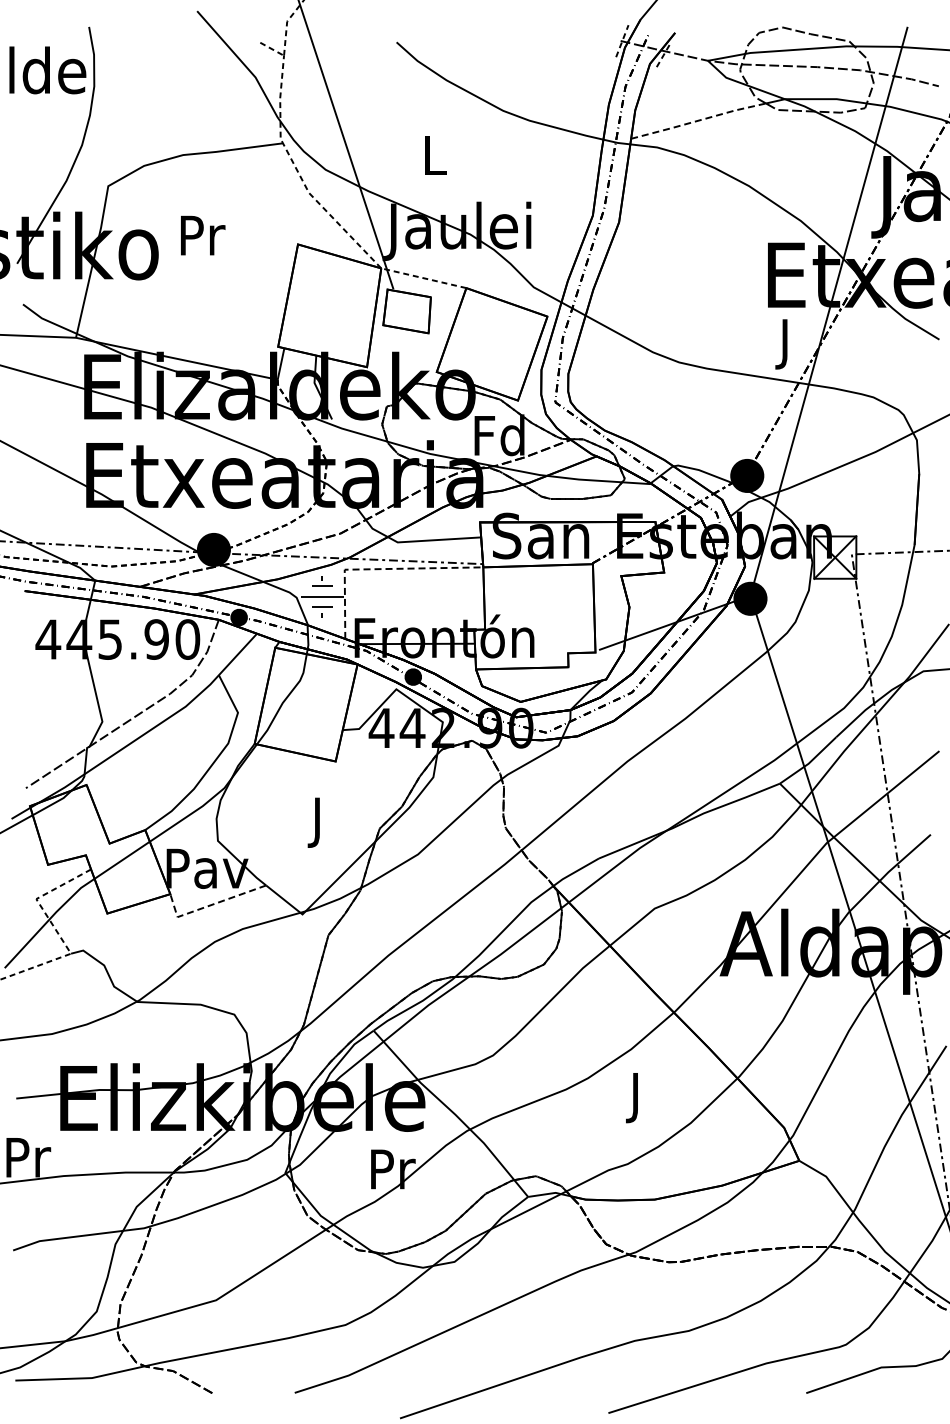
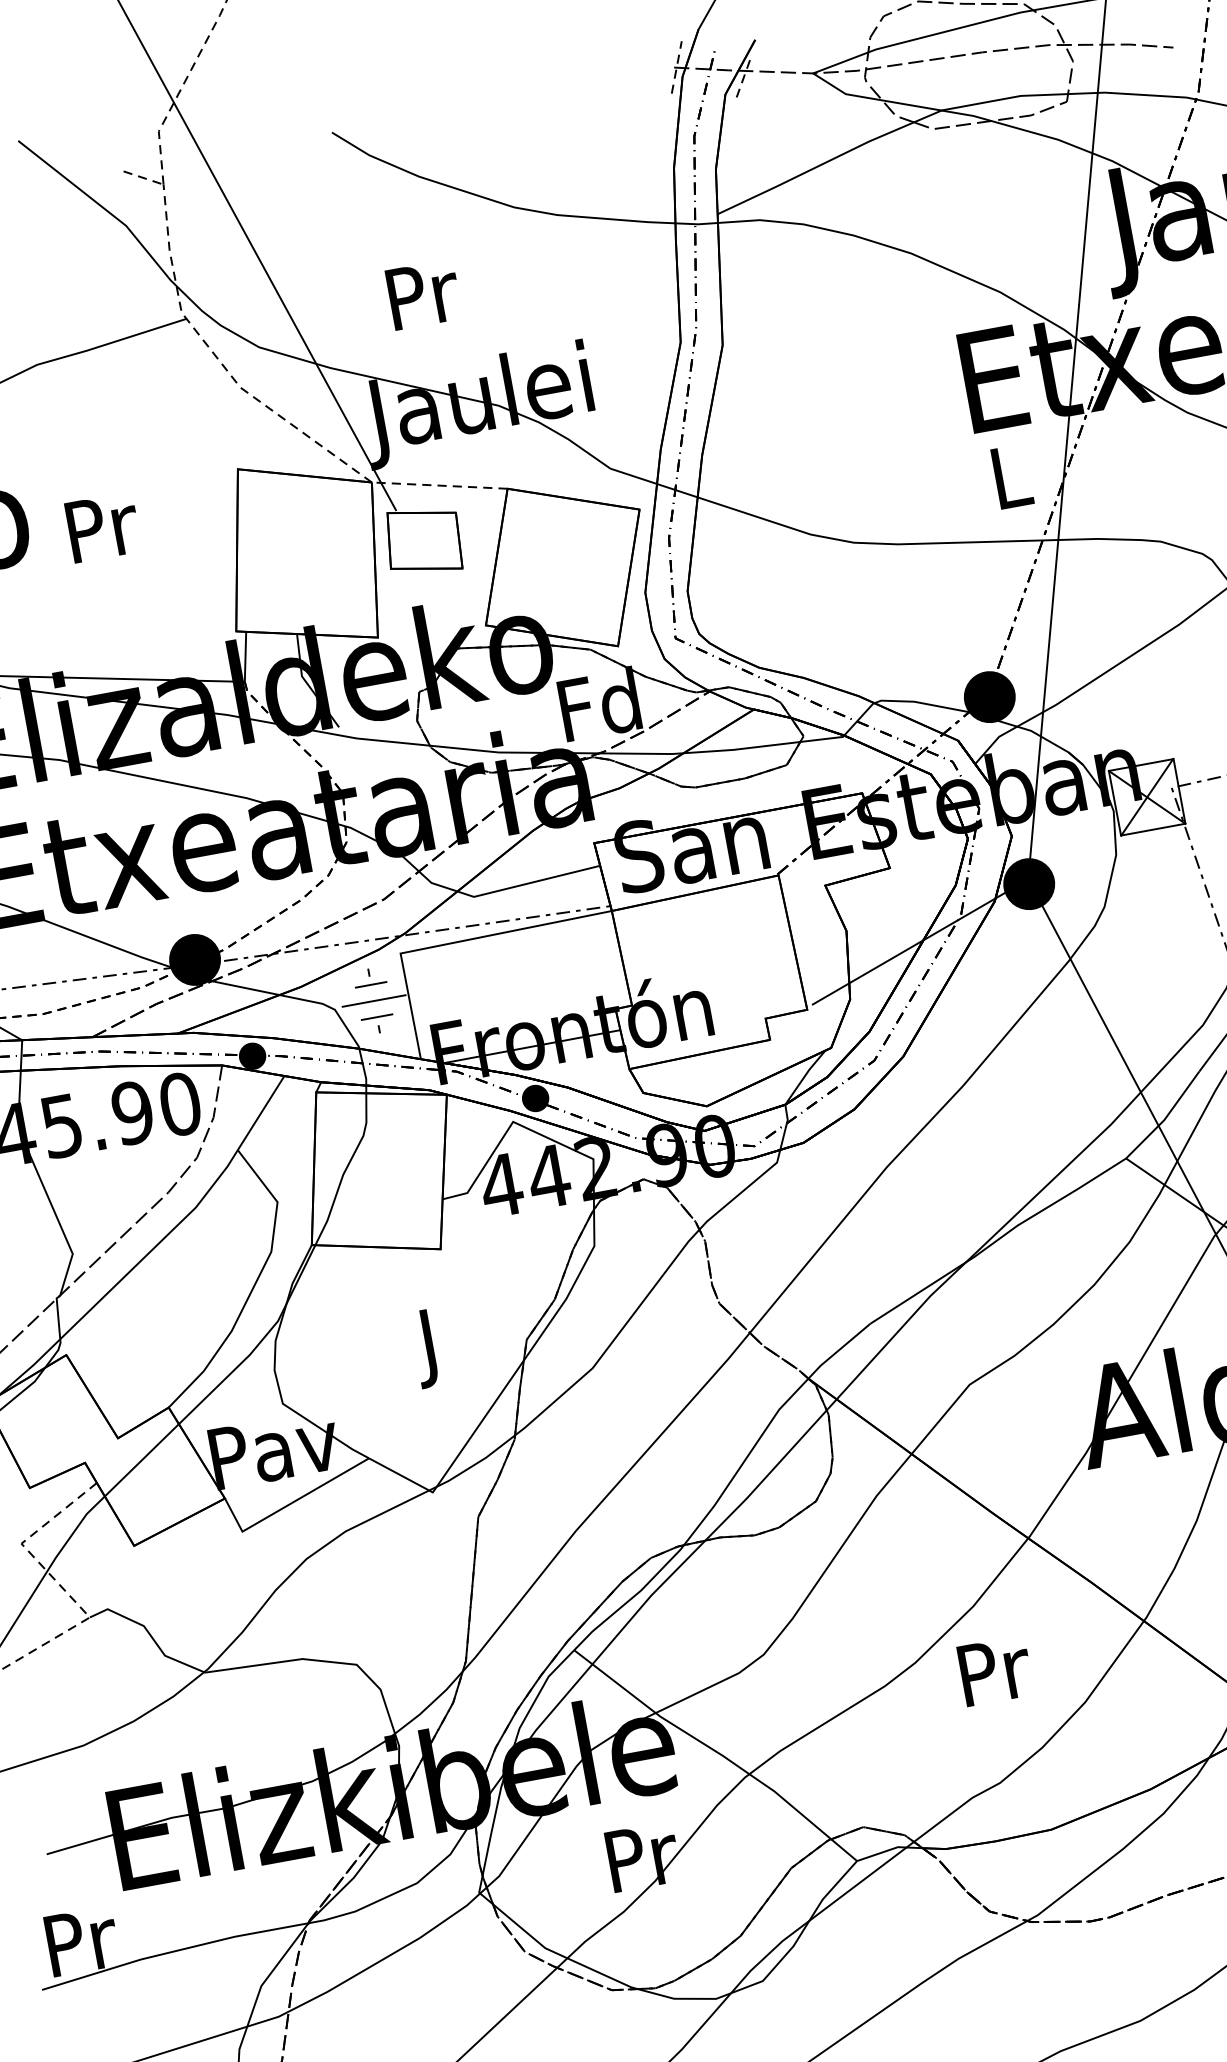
line: (698, 120) -> (815, 167), dashed -> solid
text: (435, 155) -> (423, 294), L -> Pr
text: (203, 235) -> (103, 527), moved
text: (786, 344) -> (1012, 485), J -> L
line: (378, 569) -> (452, 943), dashed -> solid
line: (209, 905) -> (288, 1504), dashed -> solid
text: (637, 1098) -> (996, 1679), J -> Pr

